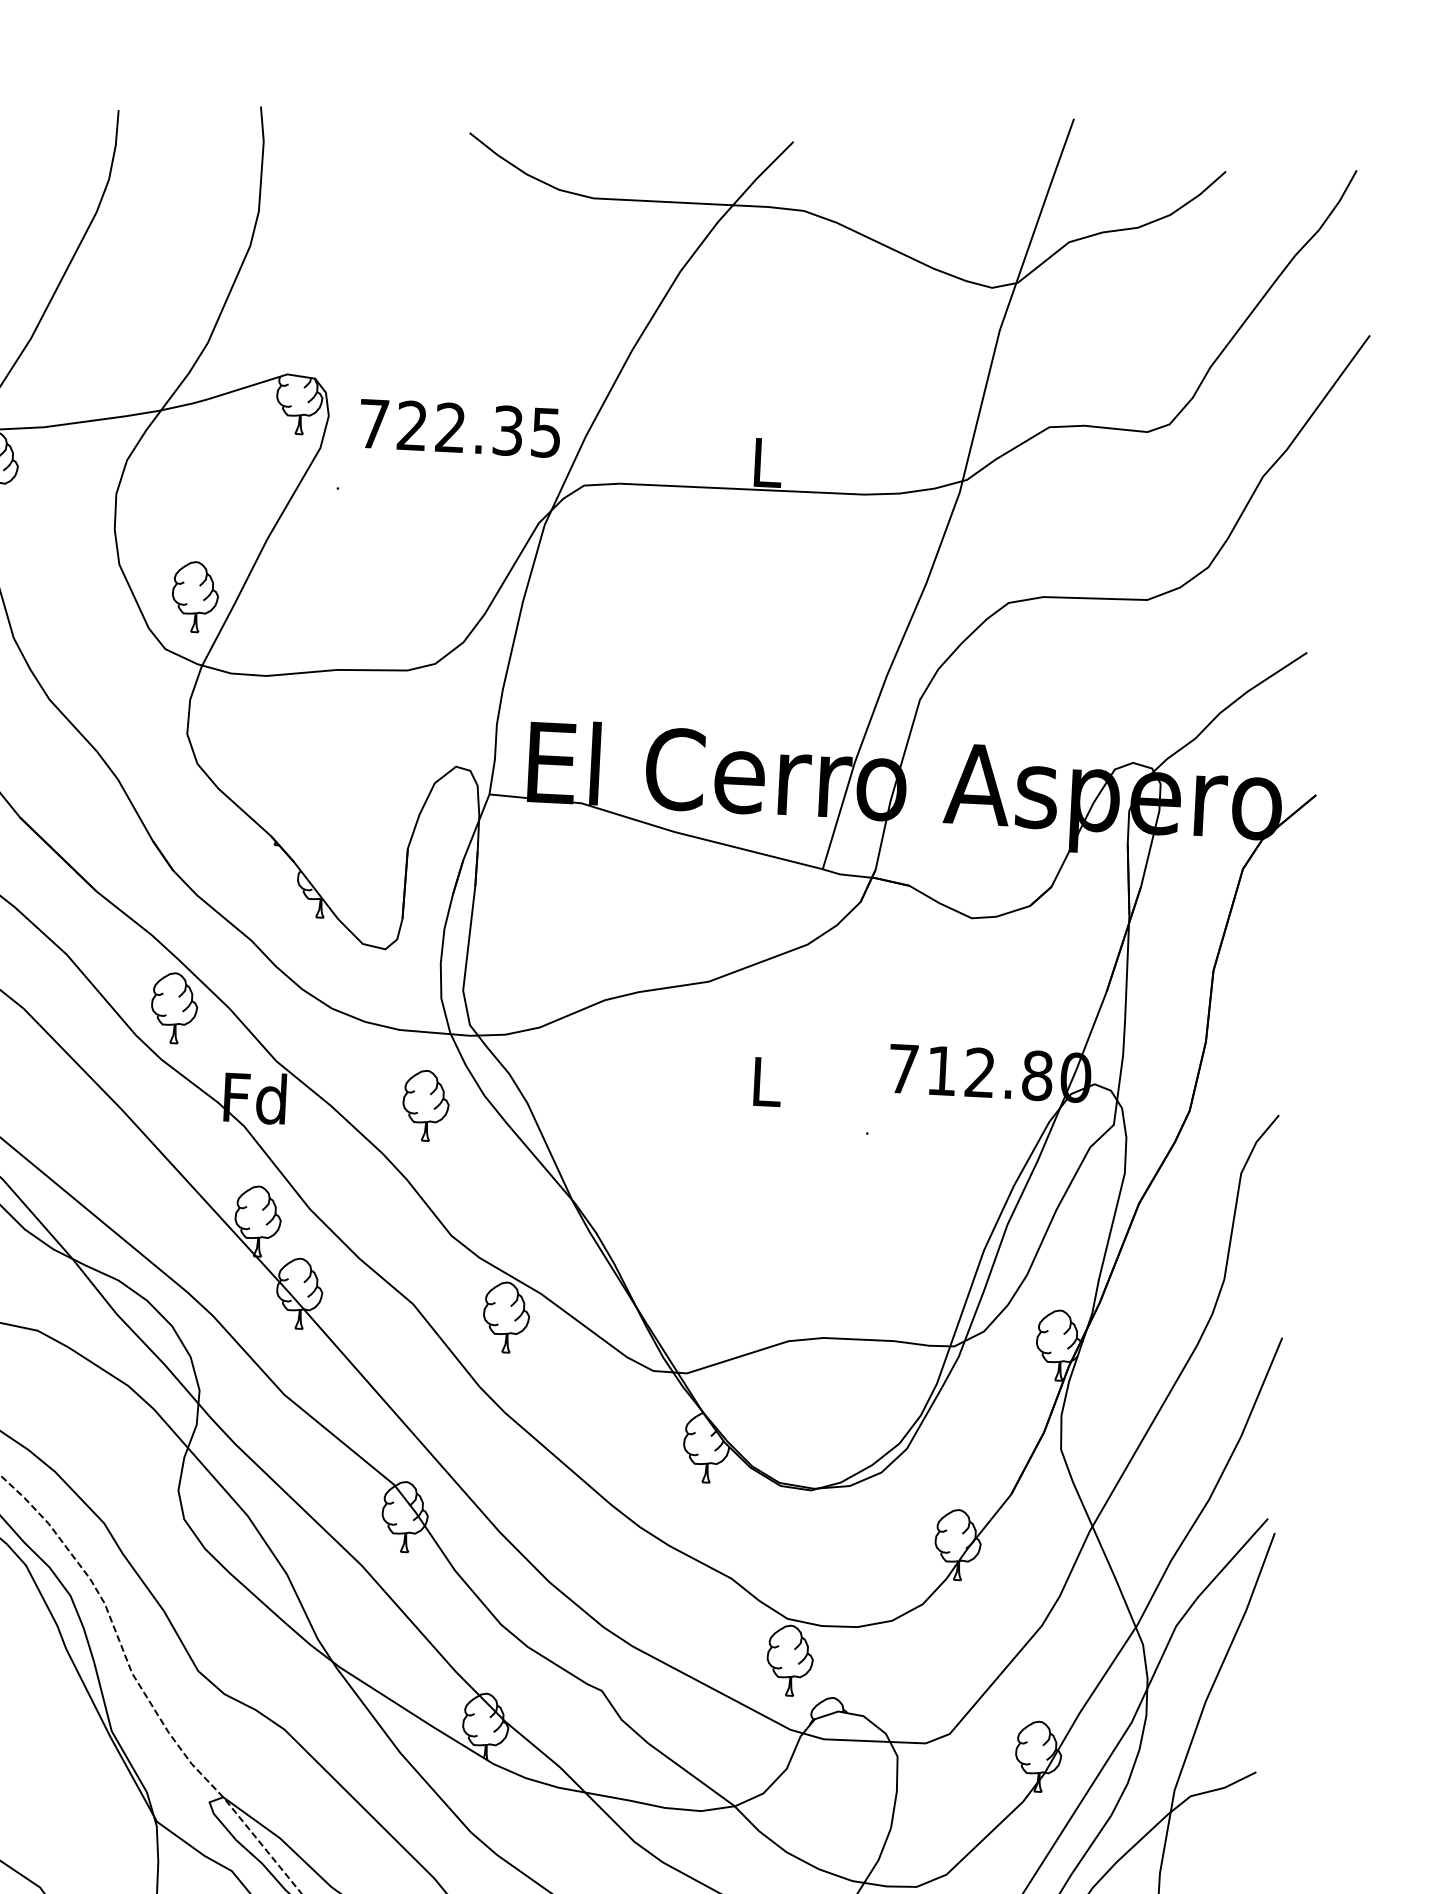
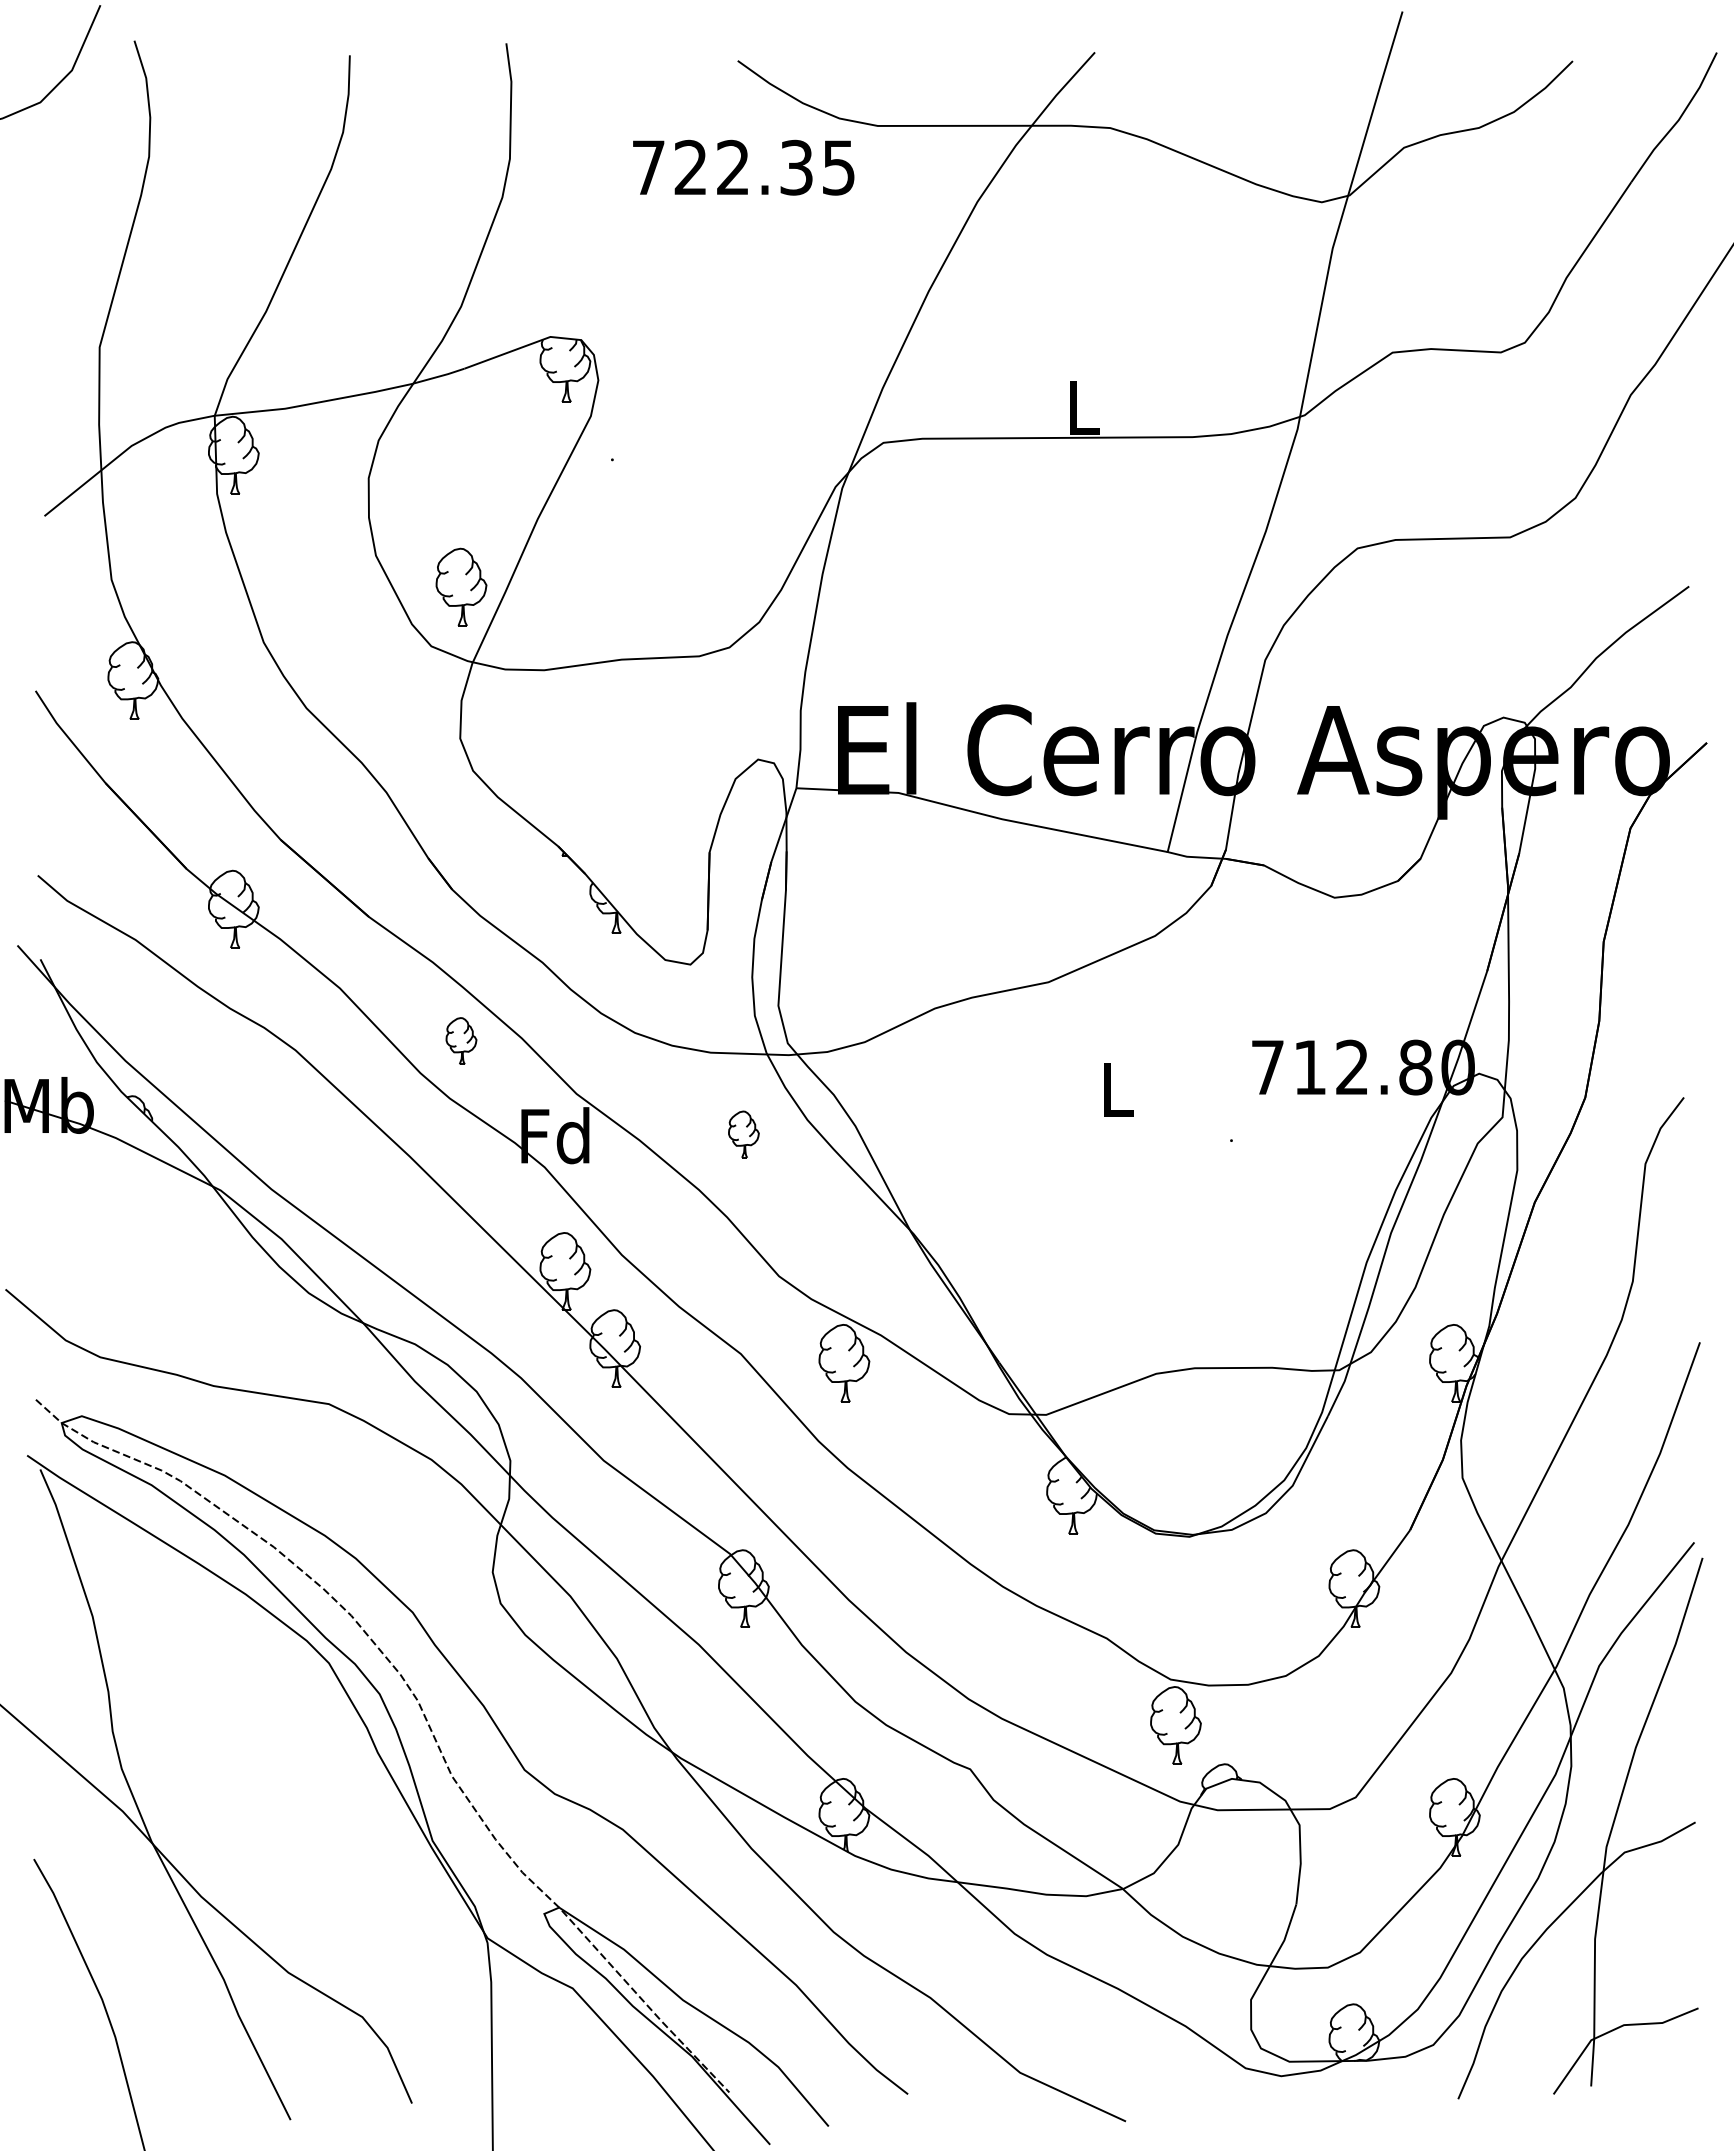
text: (459, 428) -> (743, 167), moved
part: (174, 1007) -> (461, 1040), size x0.6
part: (425, 1105) -> (743, 1134), size x0.6

